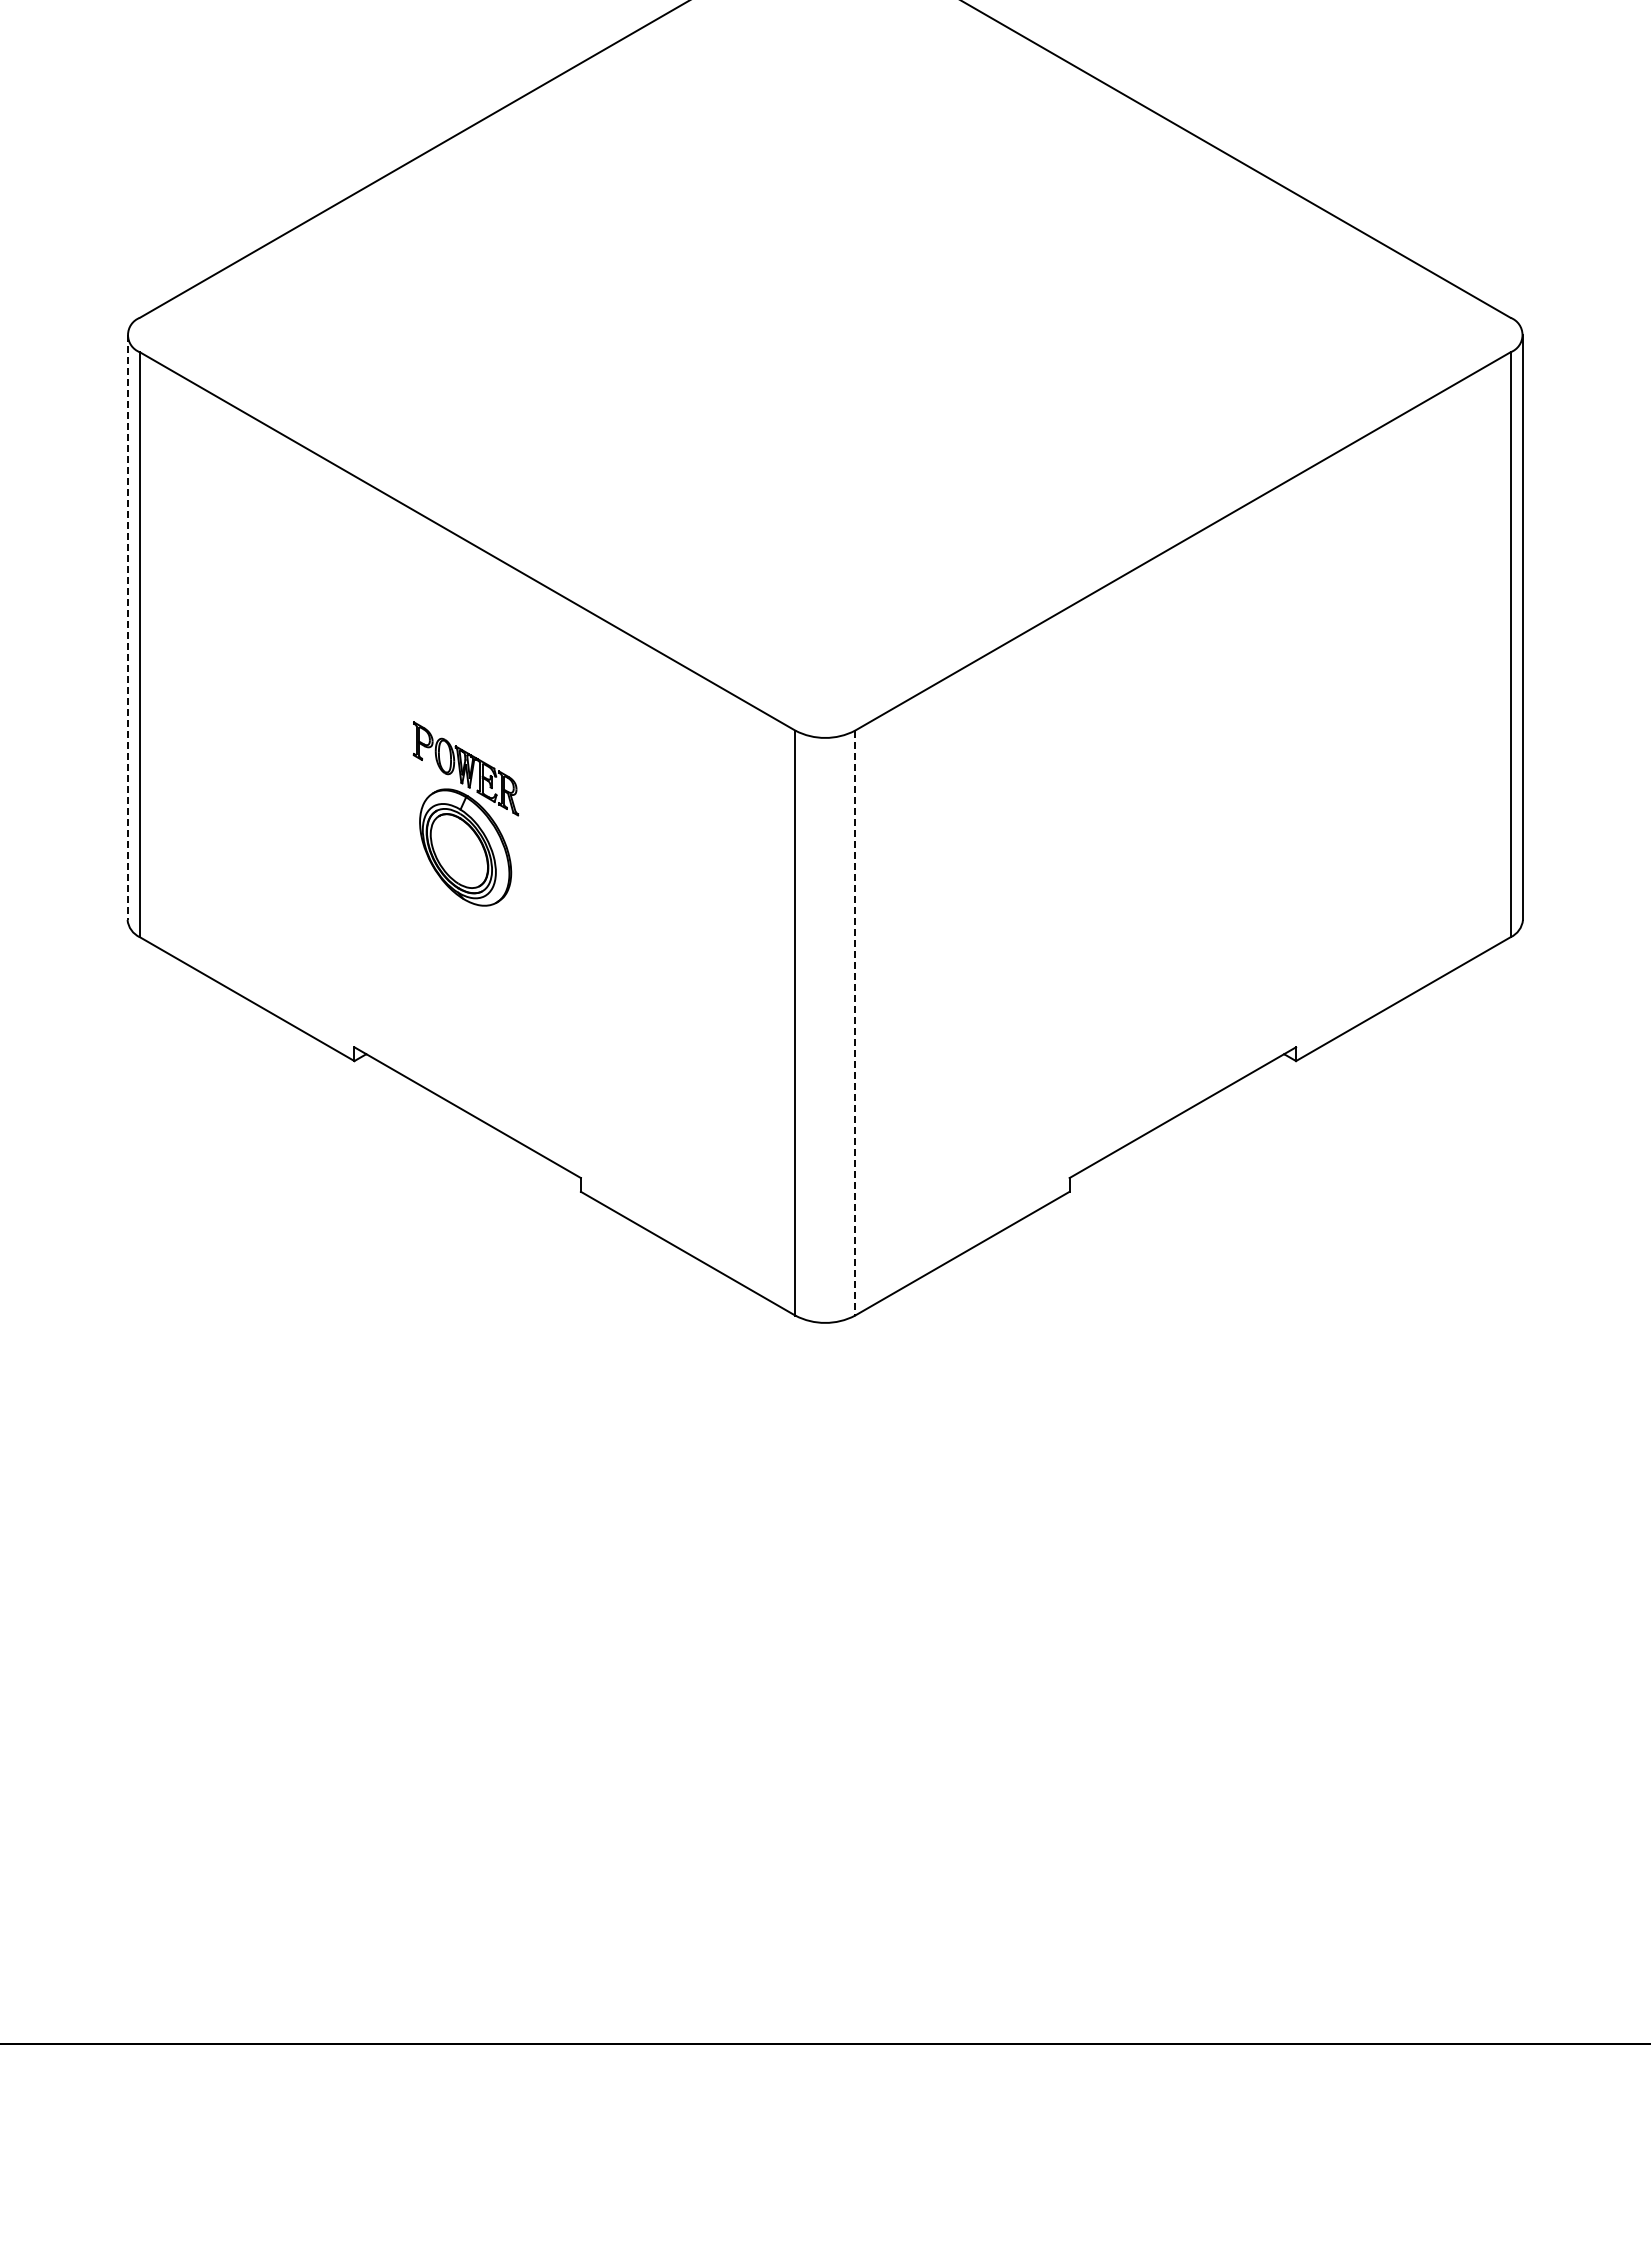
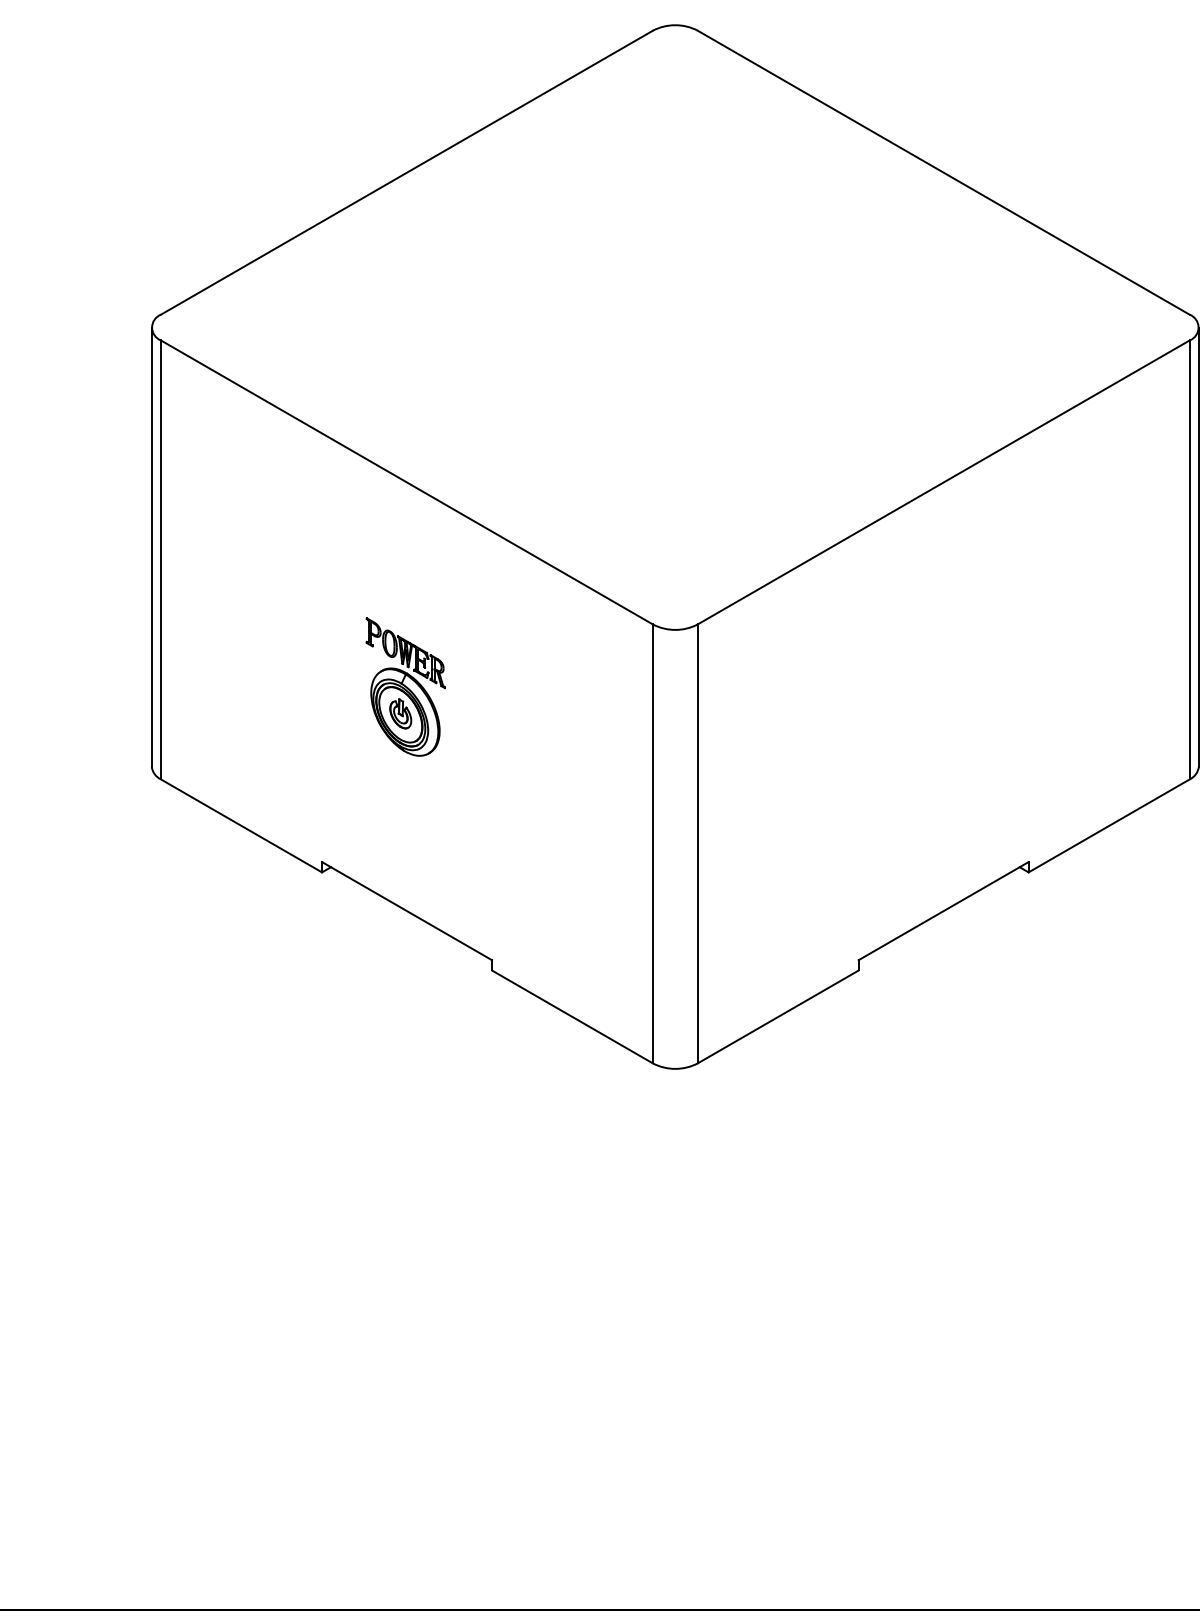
line: (127, 628) -> (151, 547), dashed -> solid
part: (459, 849) -> (400, 713), added
line: (855, 1023) -> (698, 844), dashed -> solid

